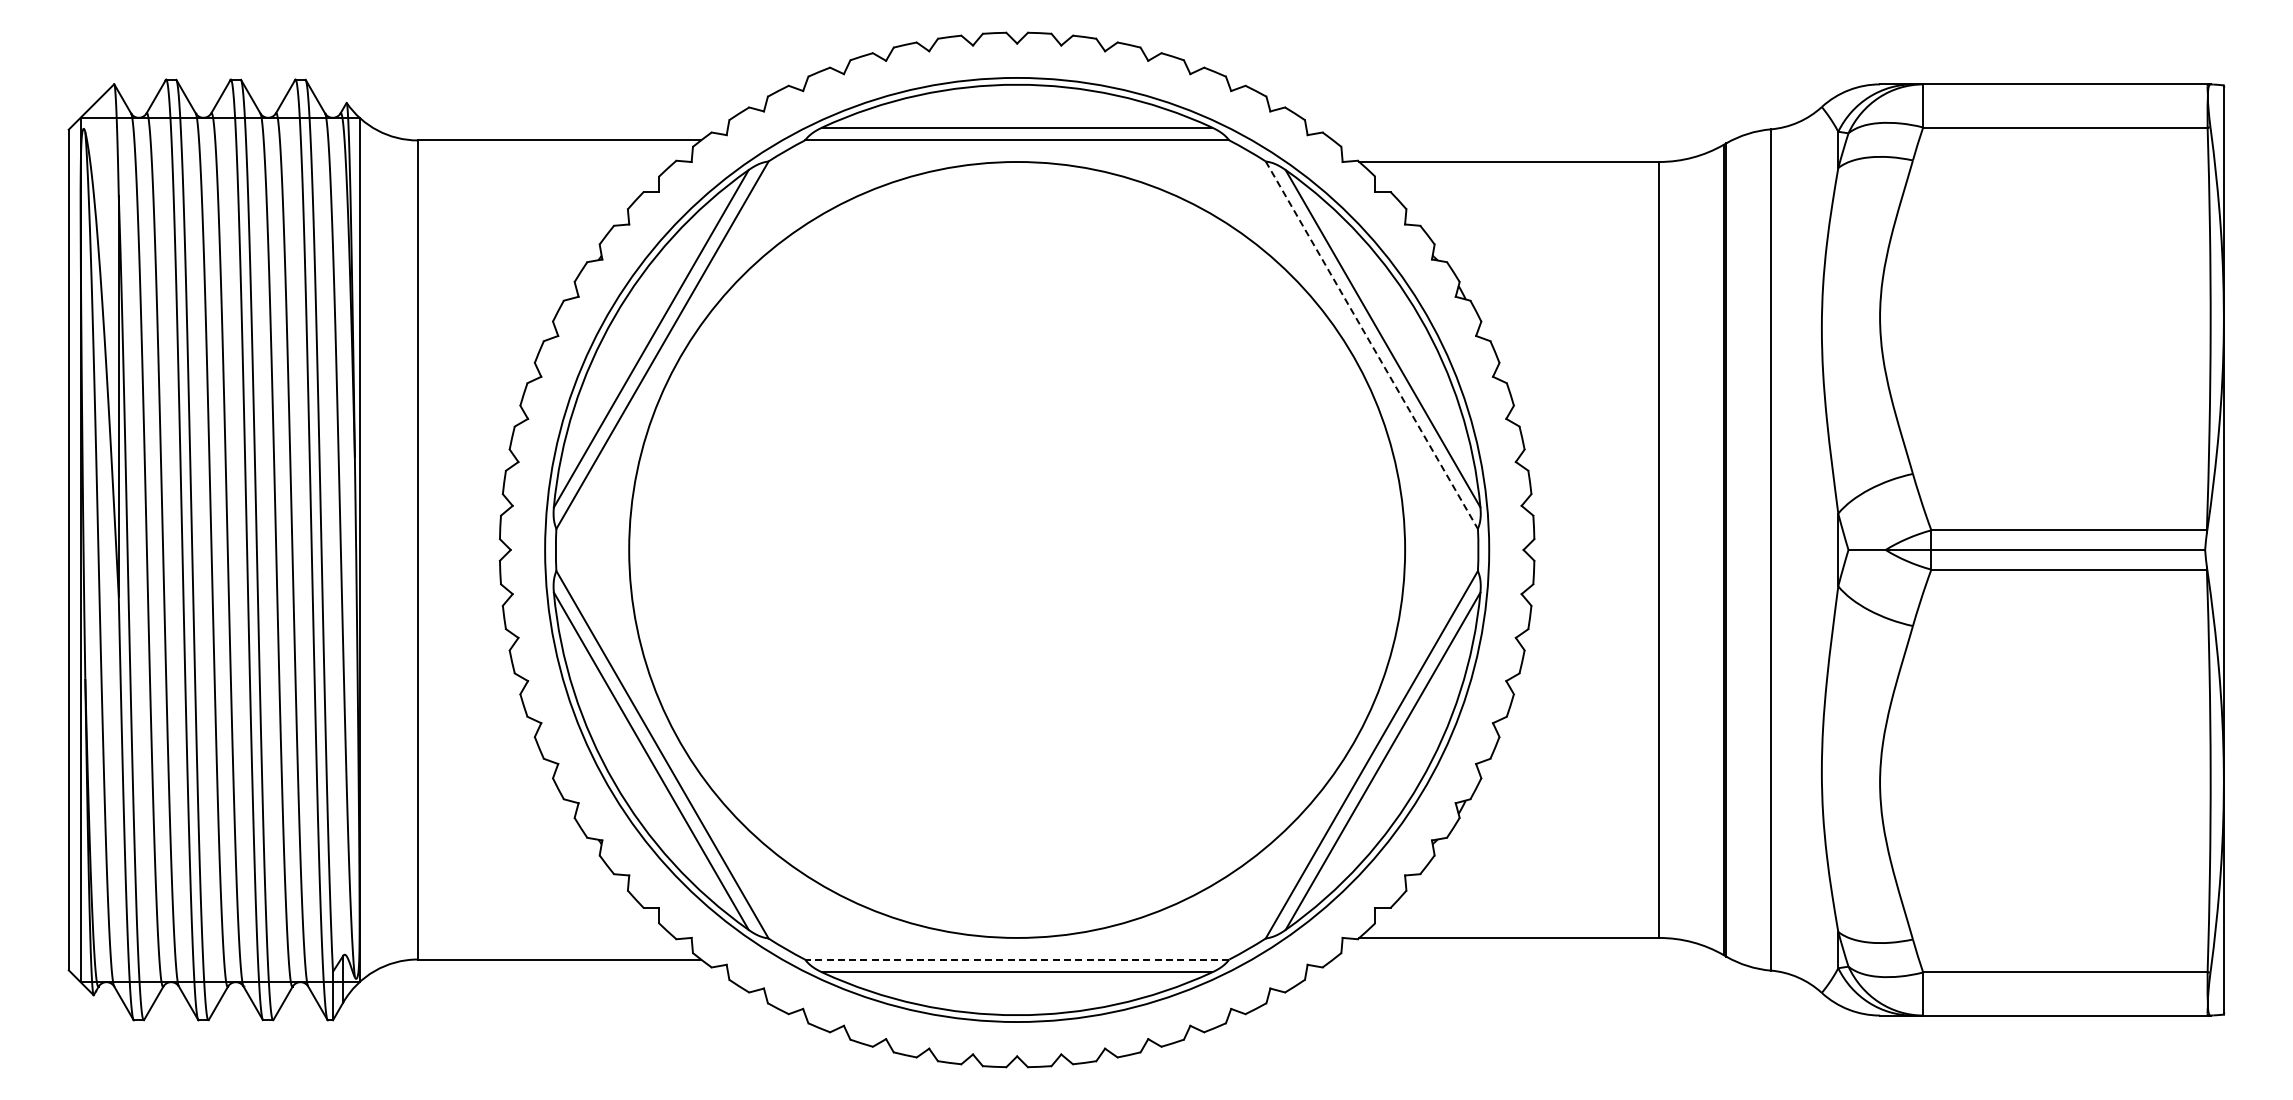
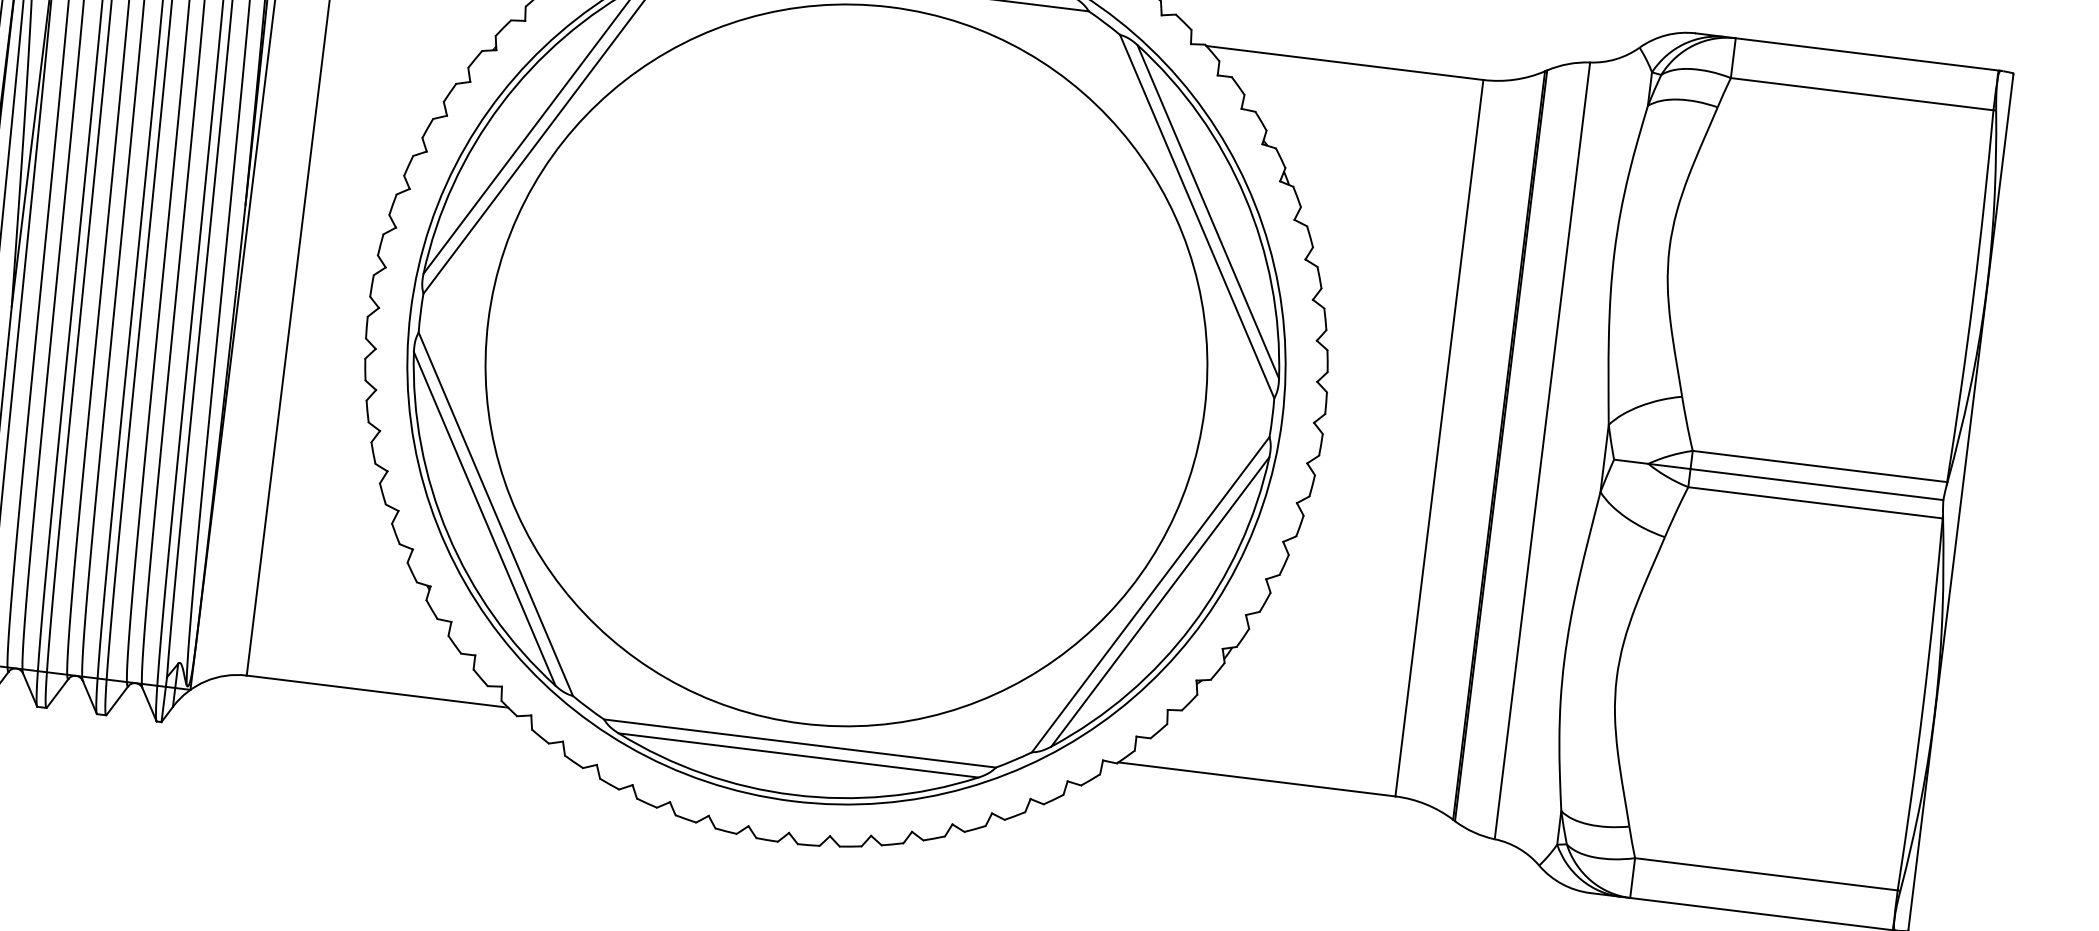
line: (1372, 345) -> (1197, 216), dashed -> solid
line: (1016, 959) -> (799, 743), dashed -> solid

